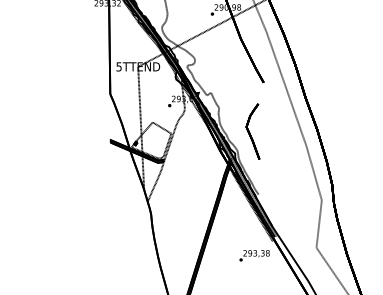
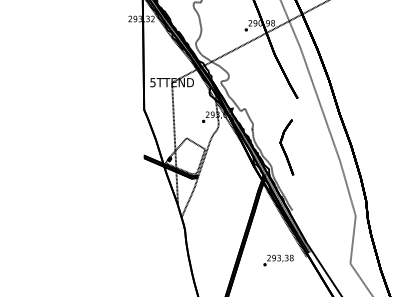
text: (254, 255) -> (278, 260), moved

